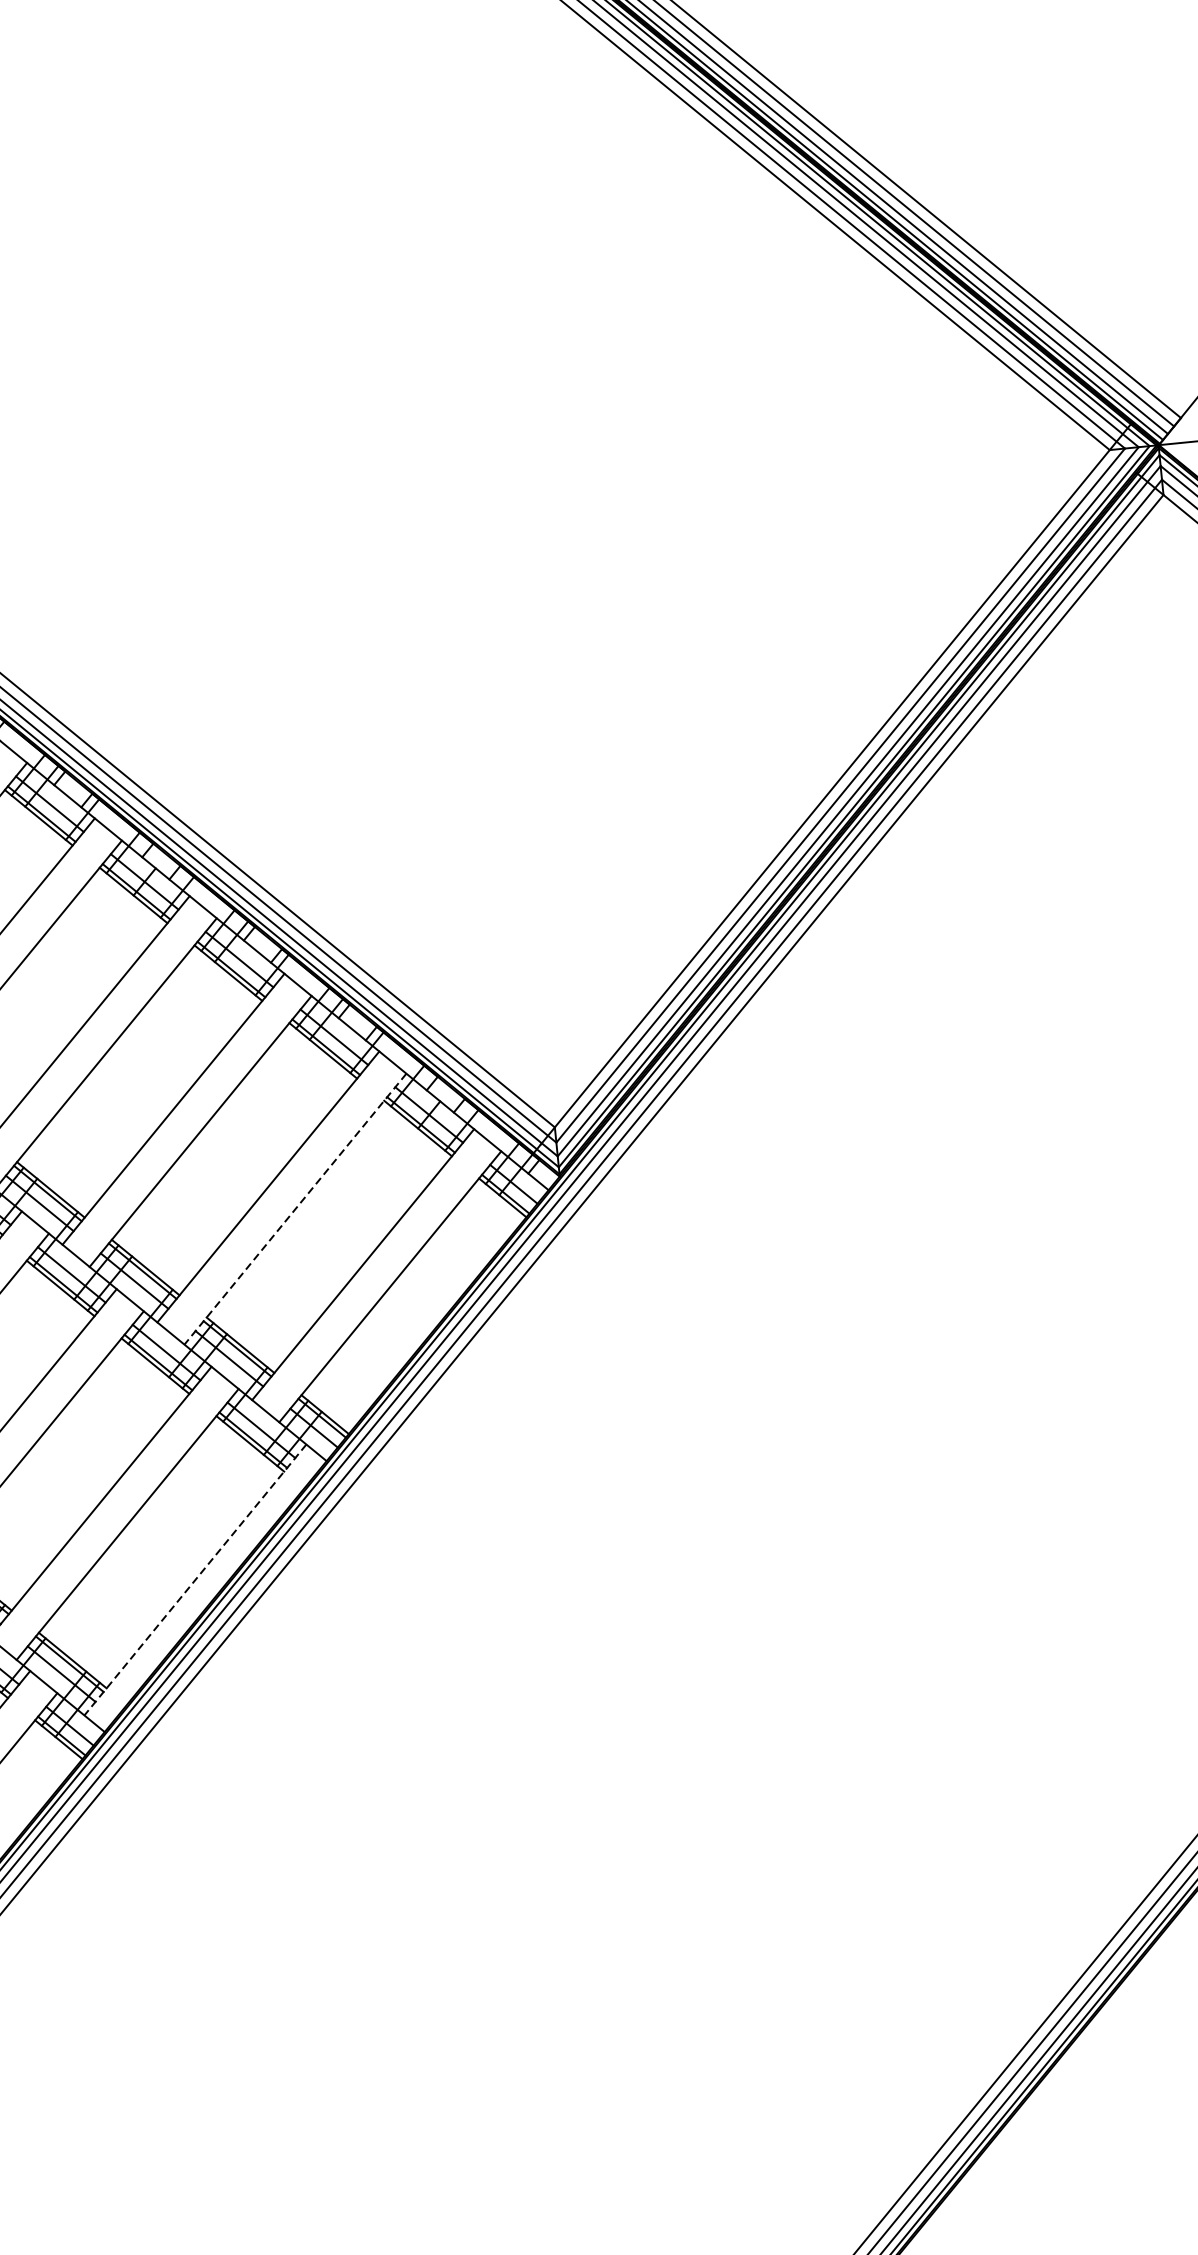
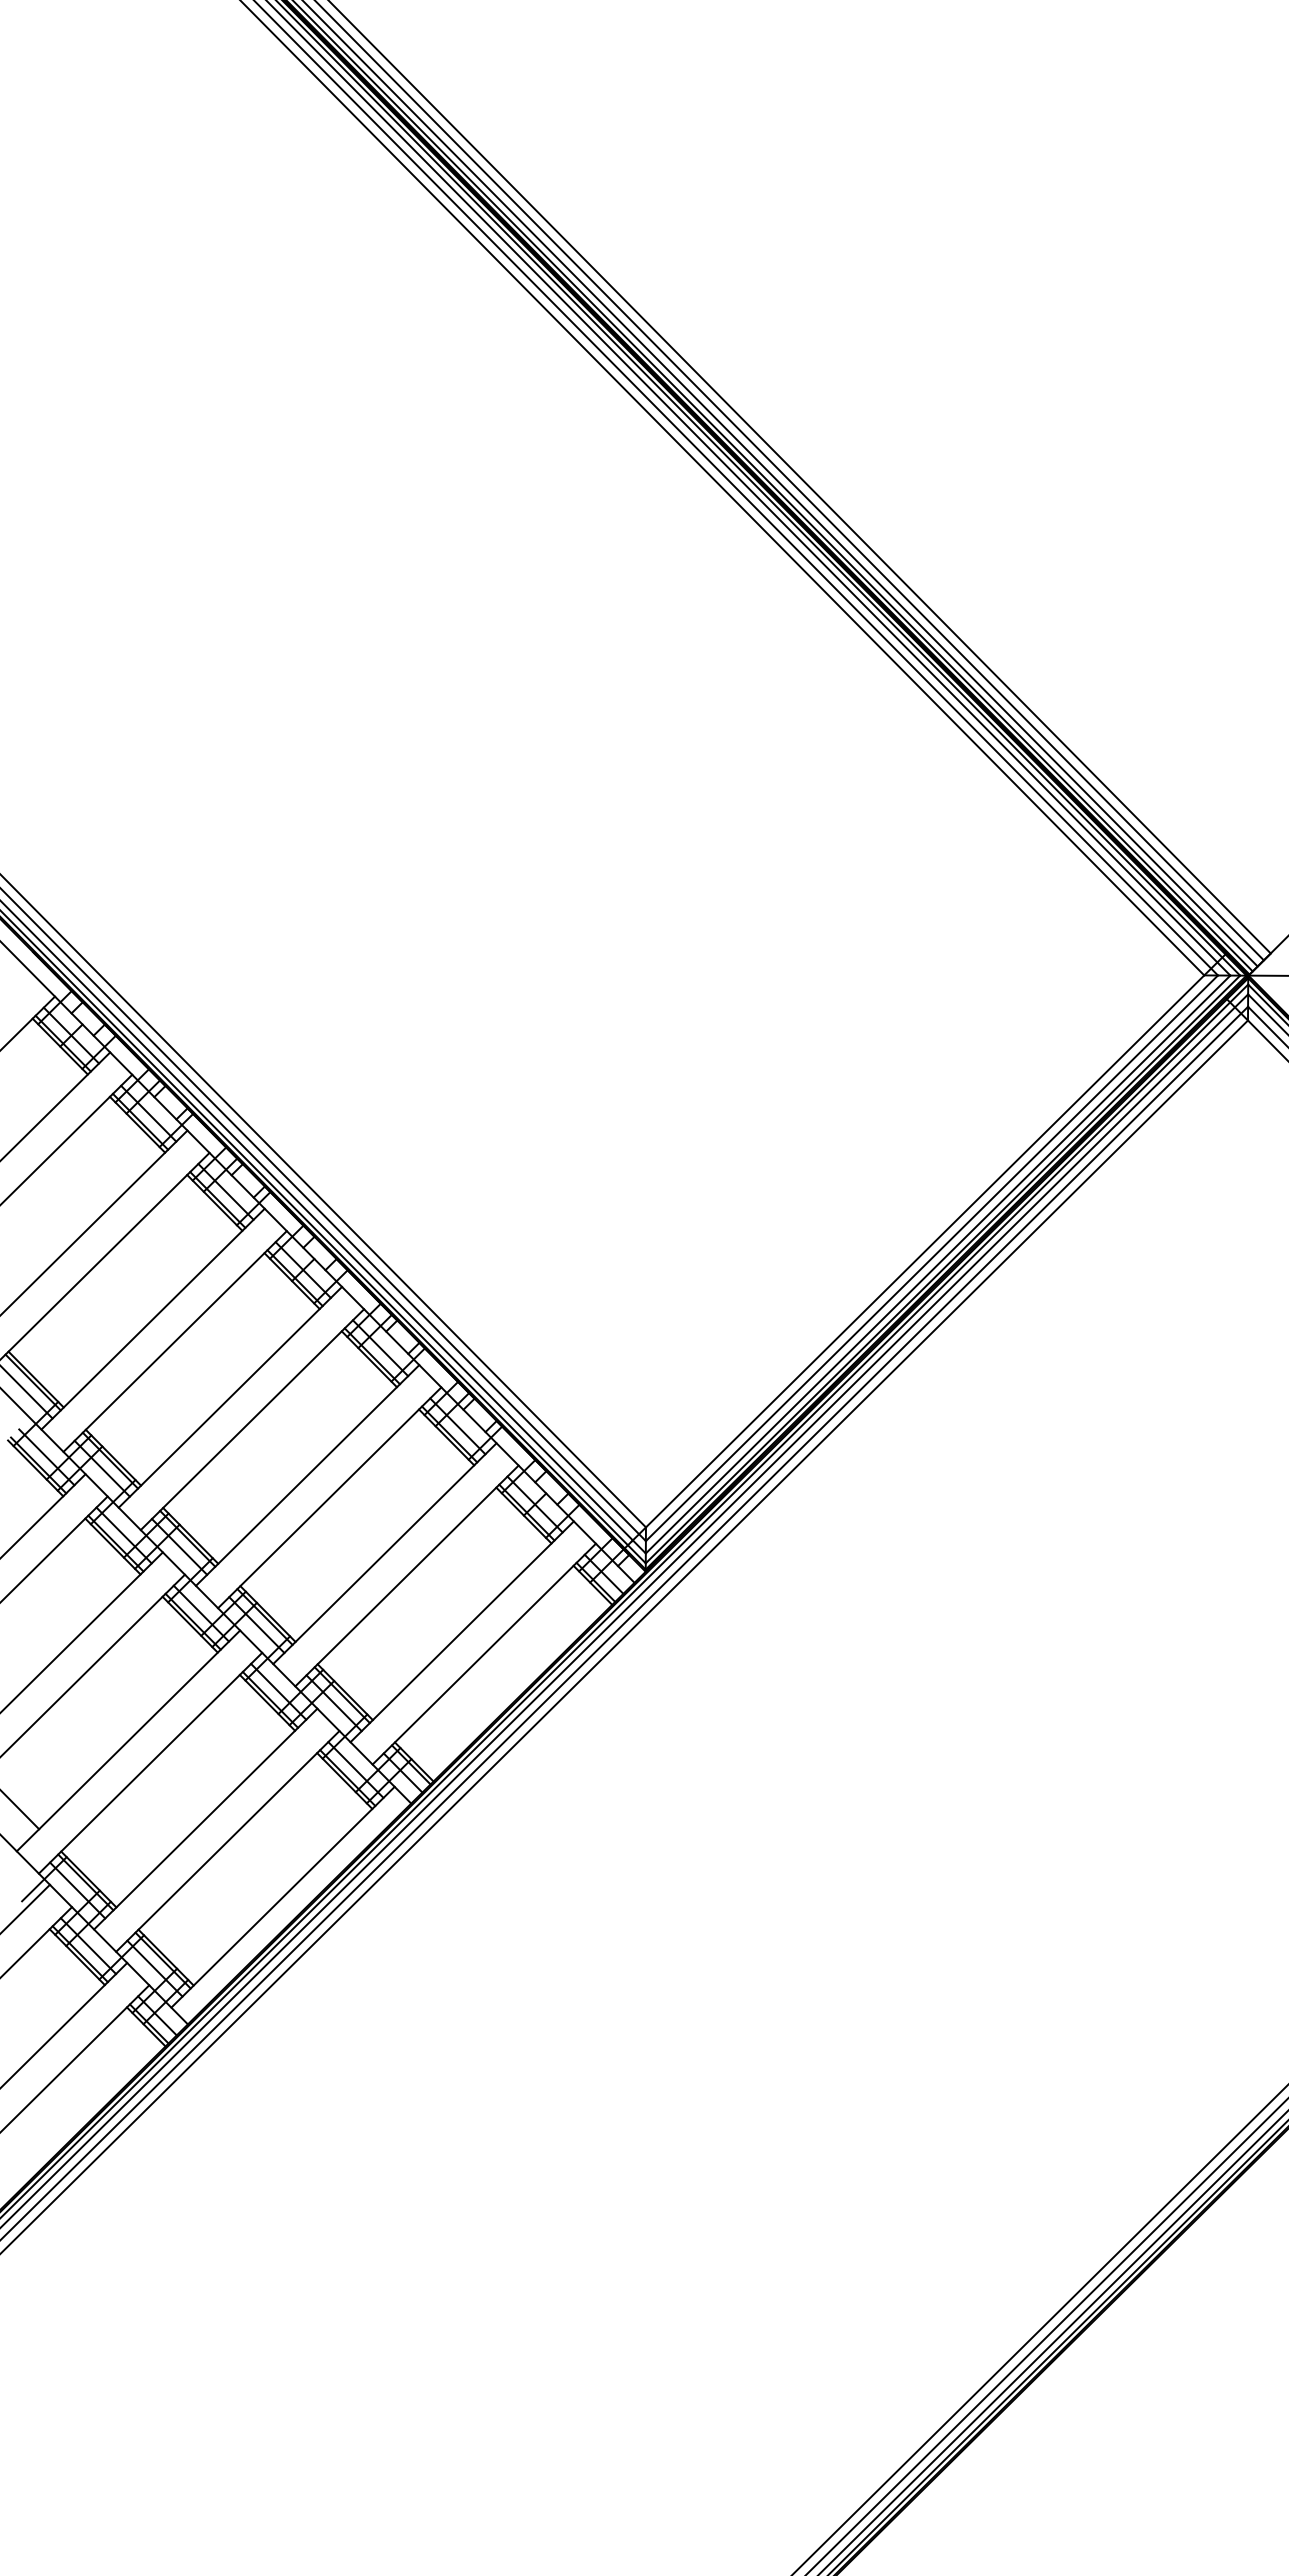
line: (294, 1209) -> (406, 1576), dashed -> solid
line: (194, 1580) -> (282, 1897), dashed -> solid

